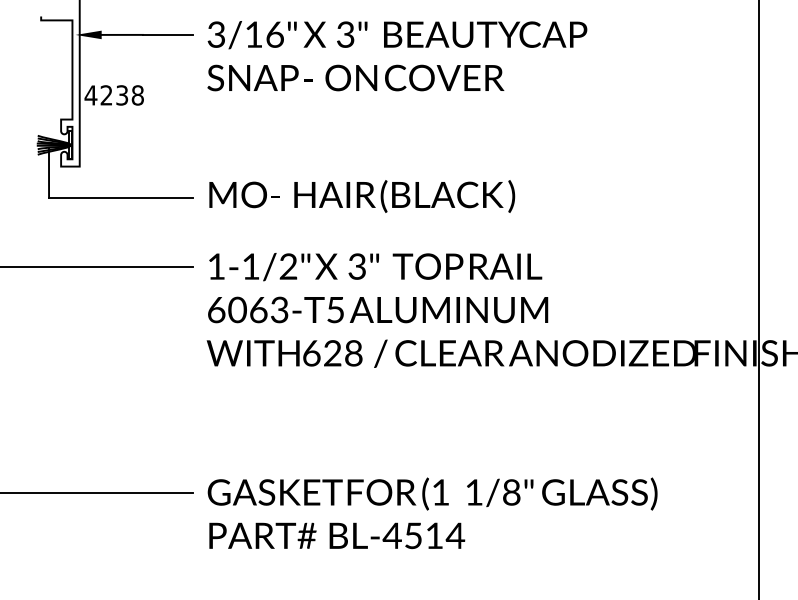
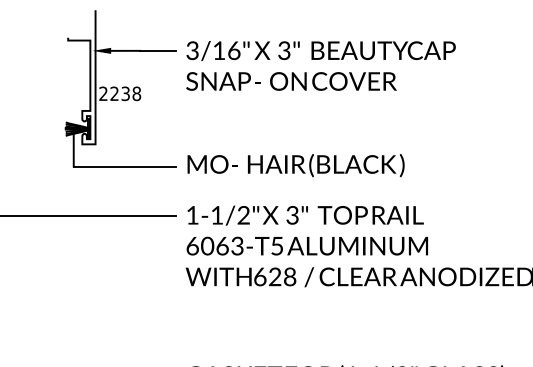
text: (90, 95) -> (103, 93), 4238 -> 2238

